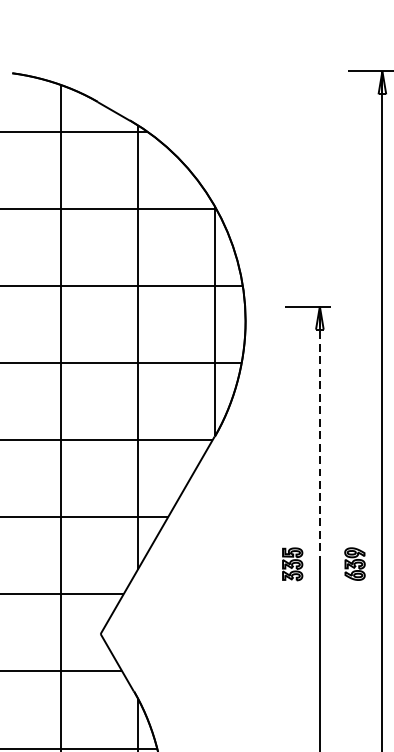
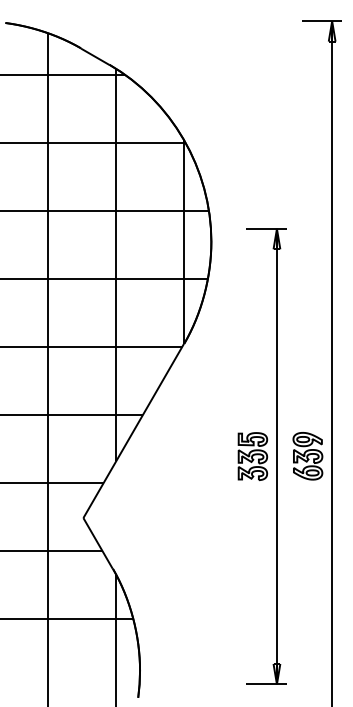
line: (319, 435) -> (276, 342), dashed -> solid
part: (292, 564) -> (252, 456), size x1.67
part: (354, 564) -> (307, 456), size x1.67

